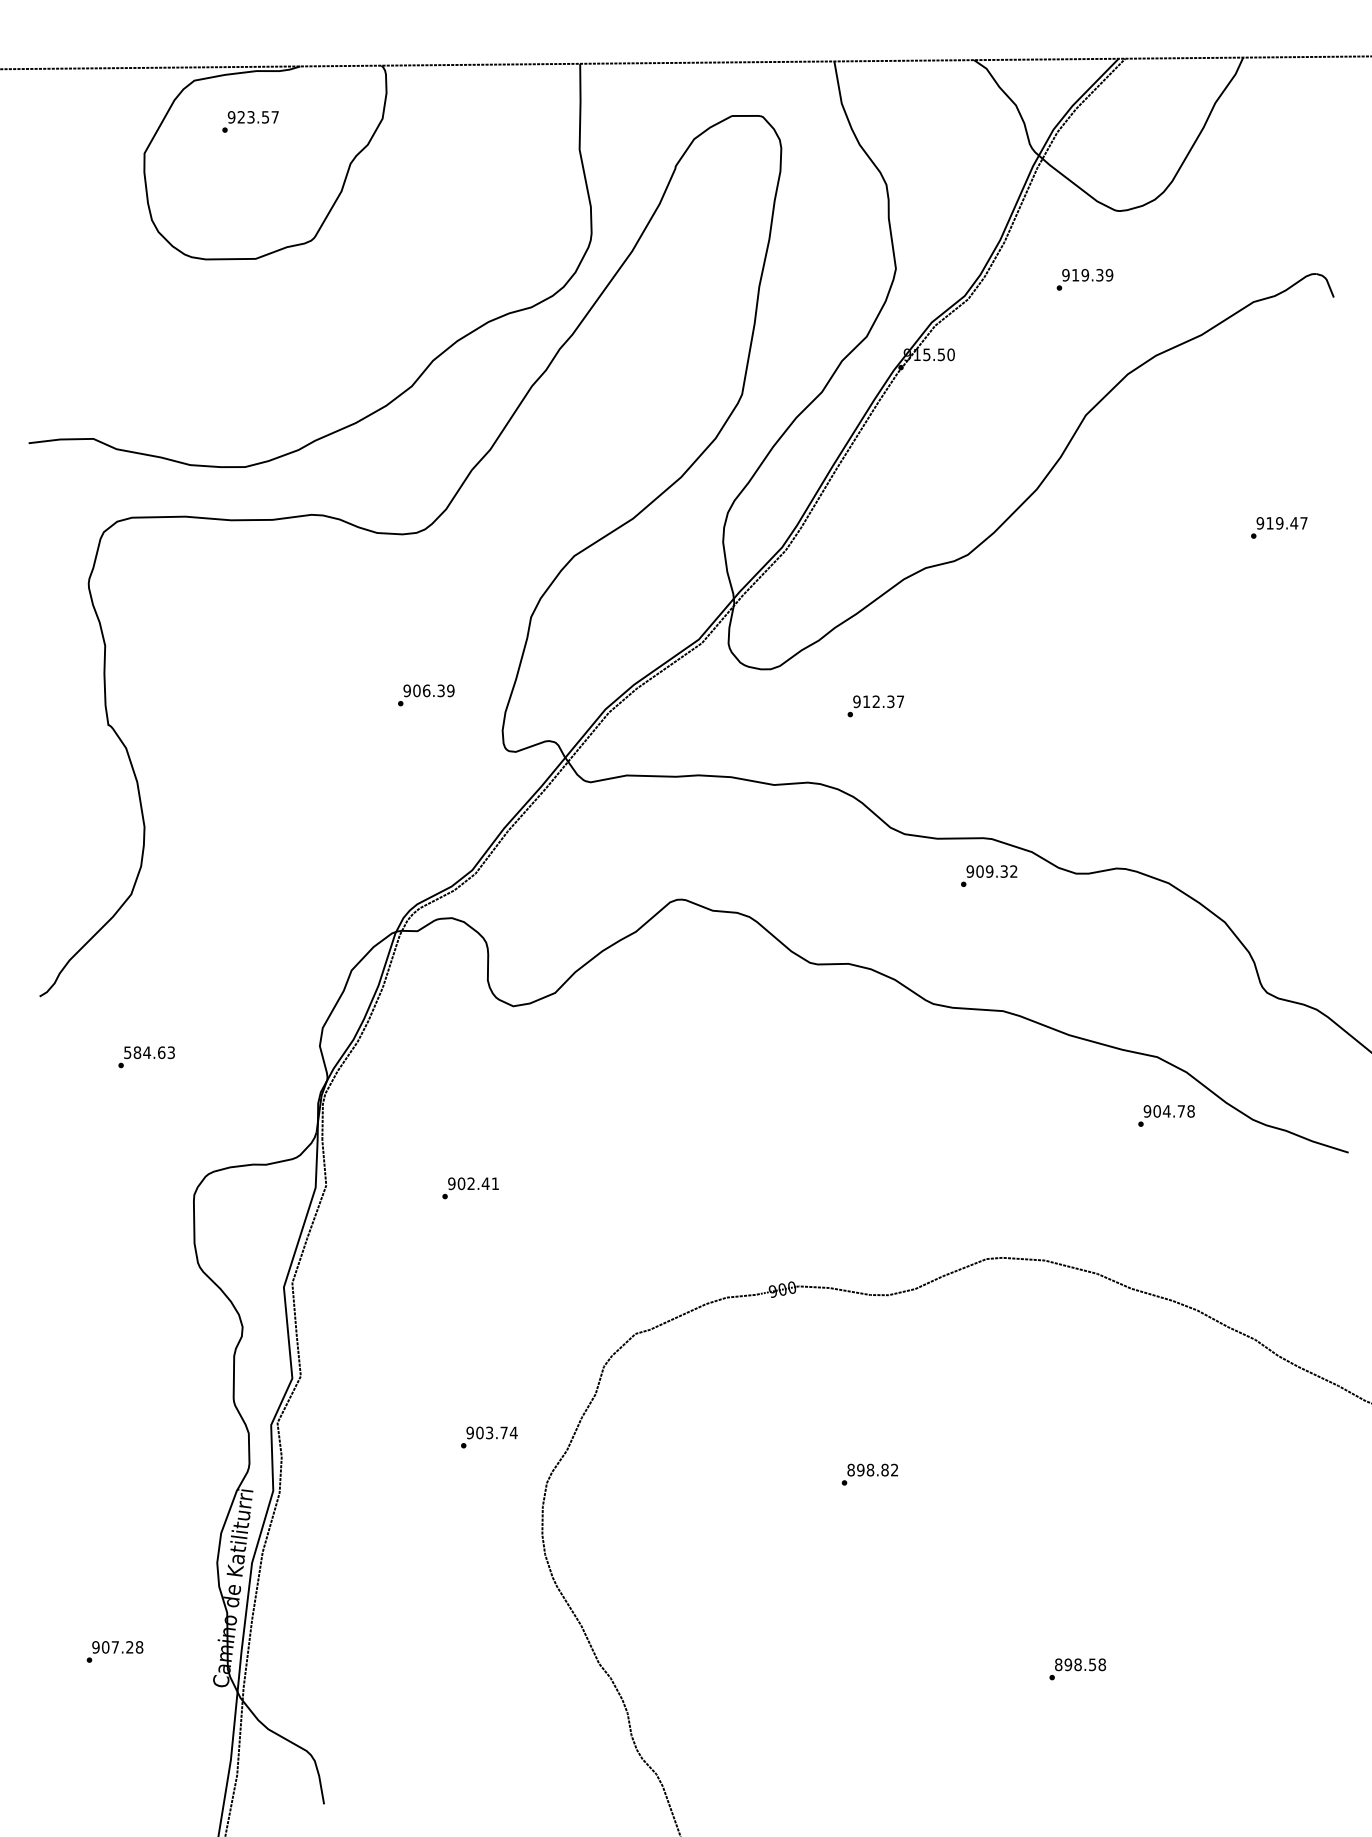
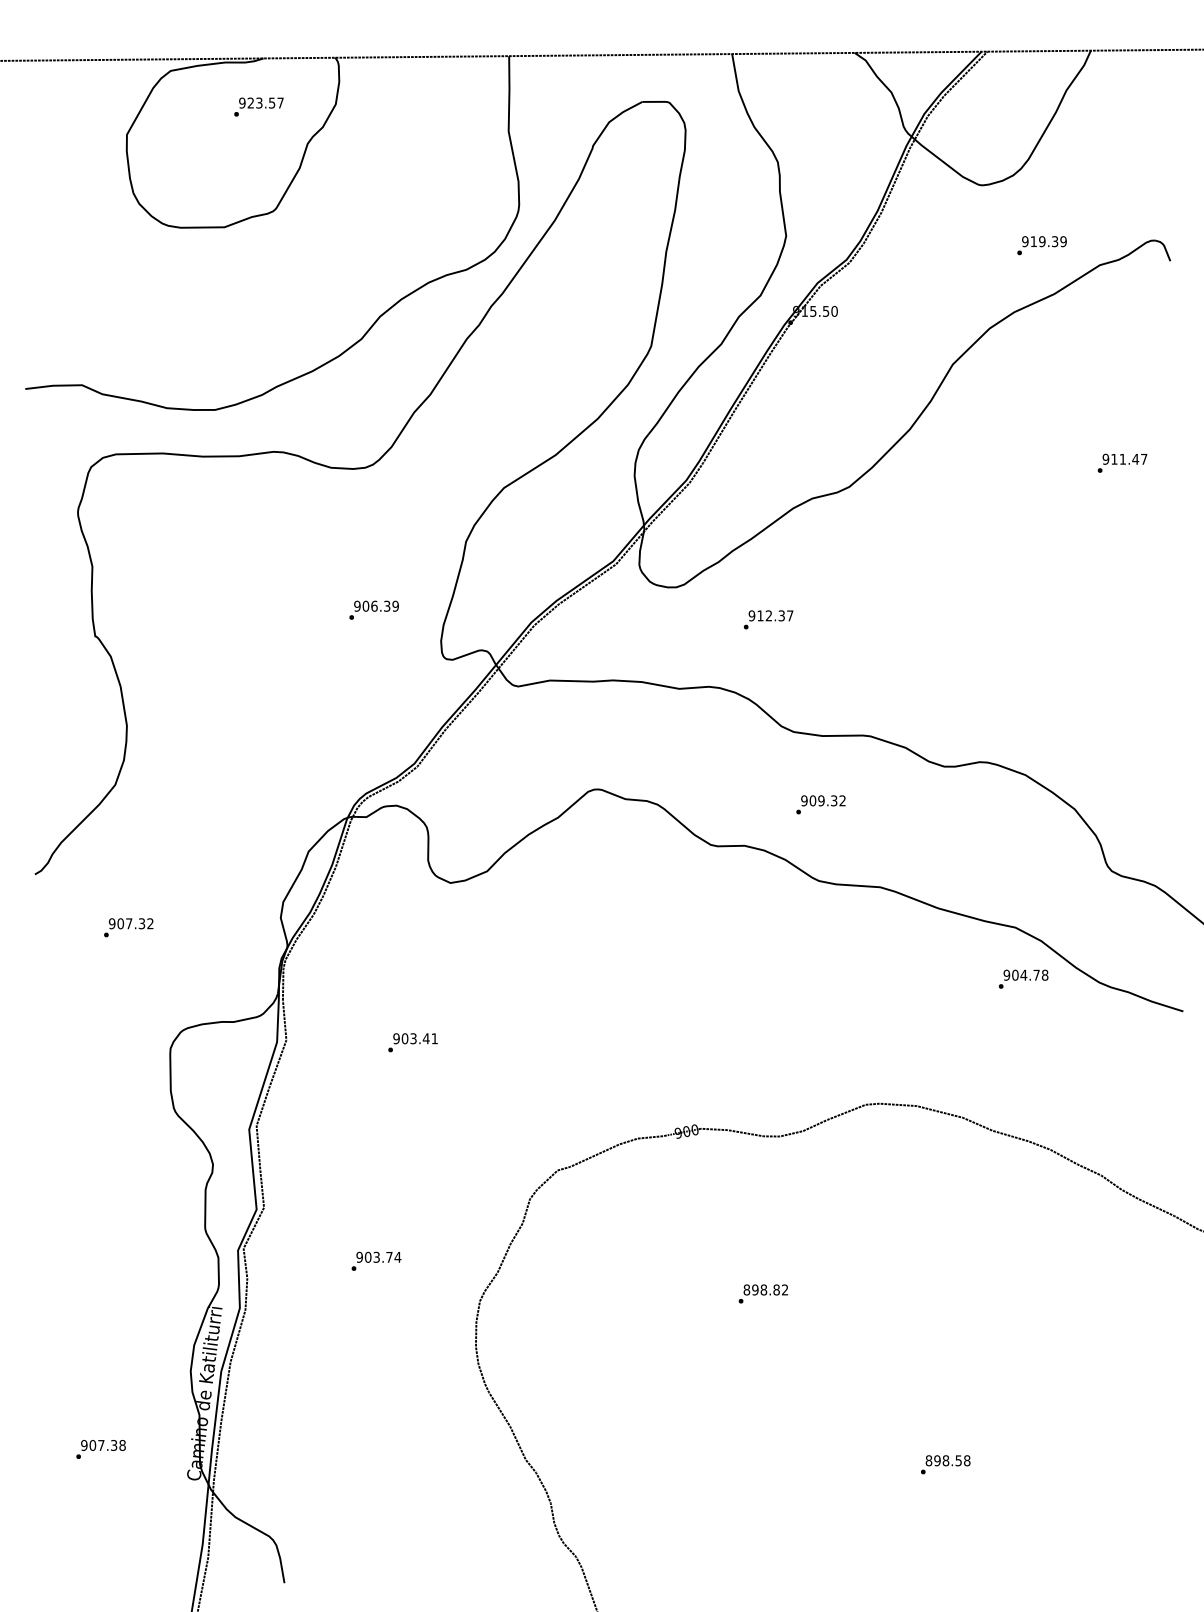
text: (250, 121) -> (258, 106), moved
text: (1084, 279) -> (1041, 245), moved
text: (1279, 522) -> (1122, 458), 919.47 -> 911.47
text: (988, 875) -> (820, 804), moved
text: (148, 1052) -> (130, 923), 584.63 -> 907.32
text: (471, 1183) -> (413, 1038), 902.41 -> 903.41
text: (489, 1436) -> (376, 1260), moved
text: (130, 1647) -> (114, 1445), 907.28 -> 907.38

